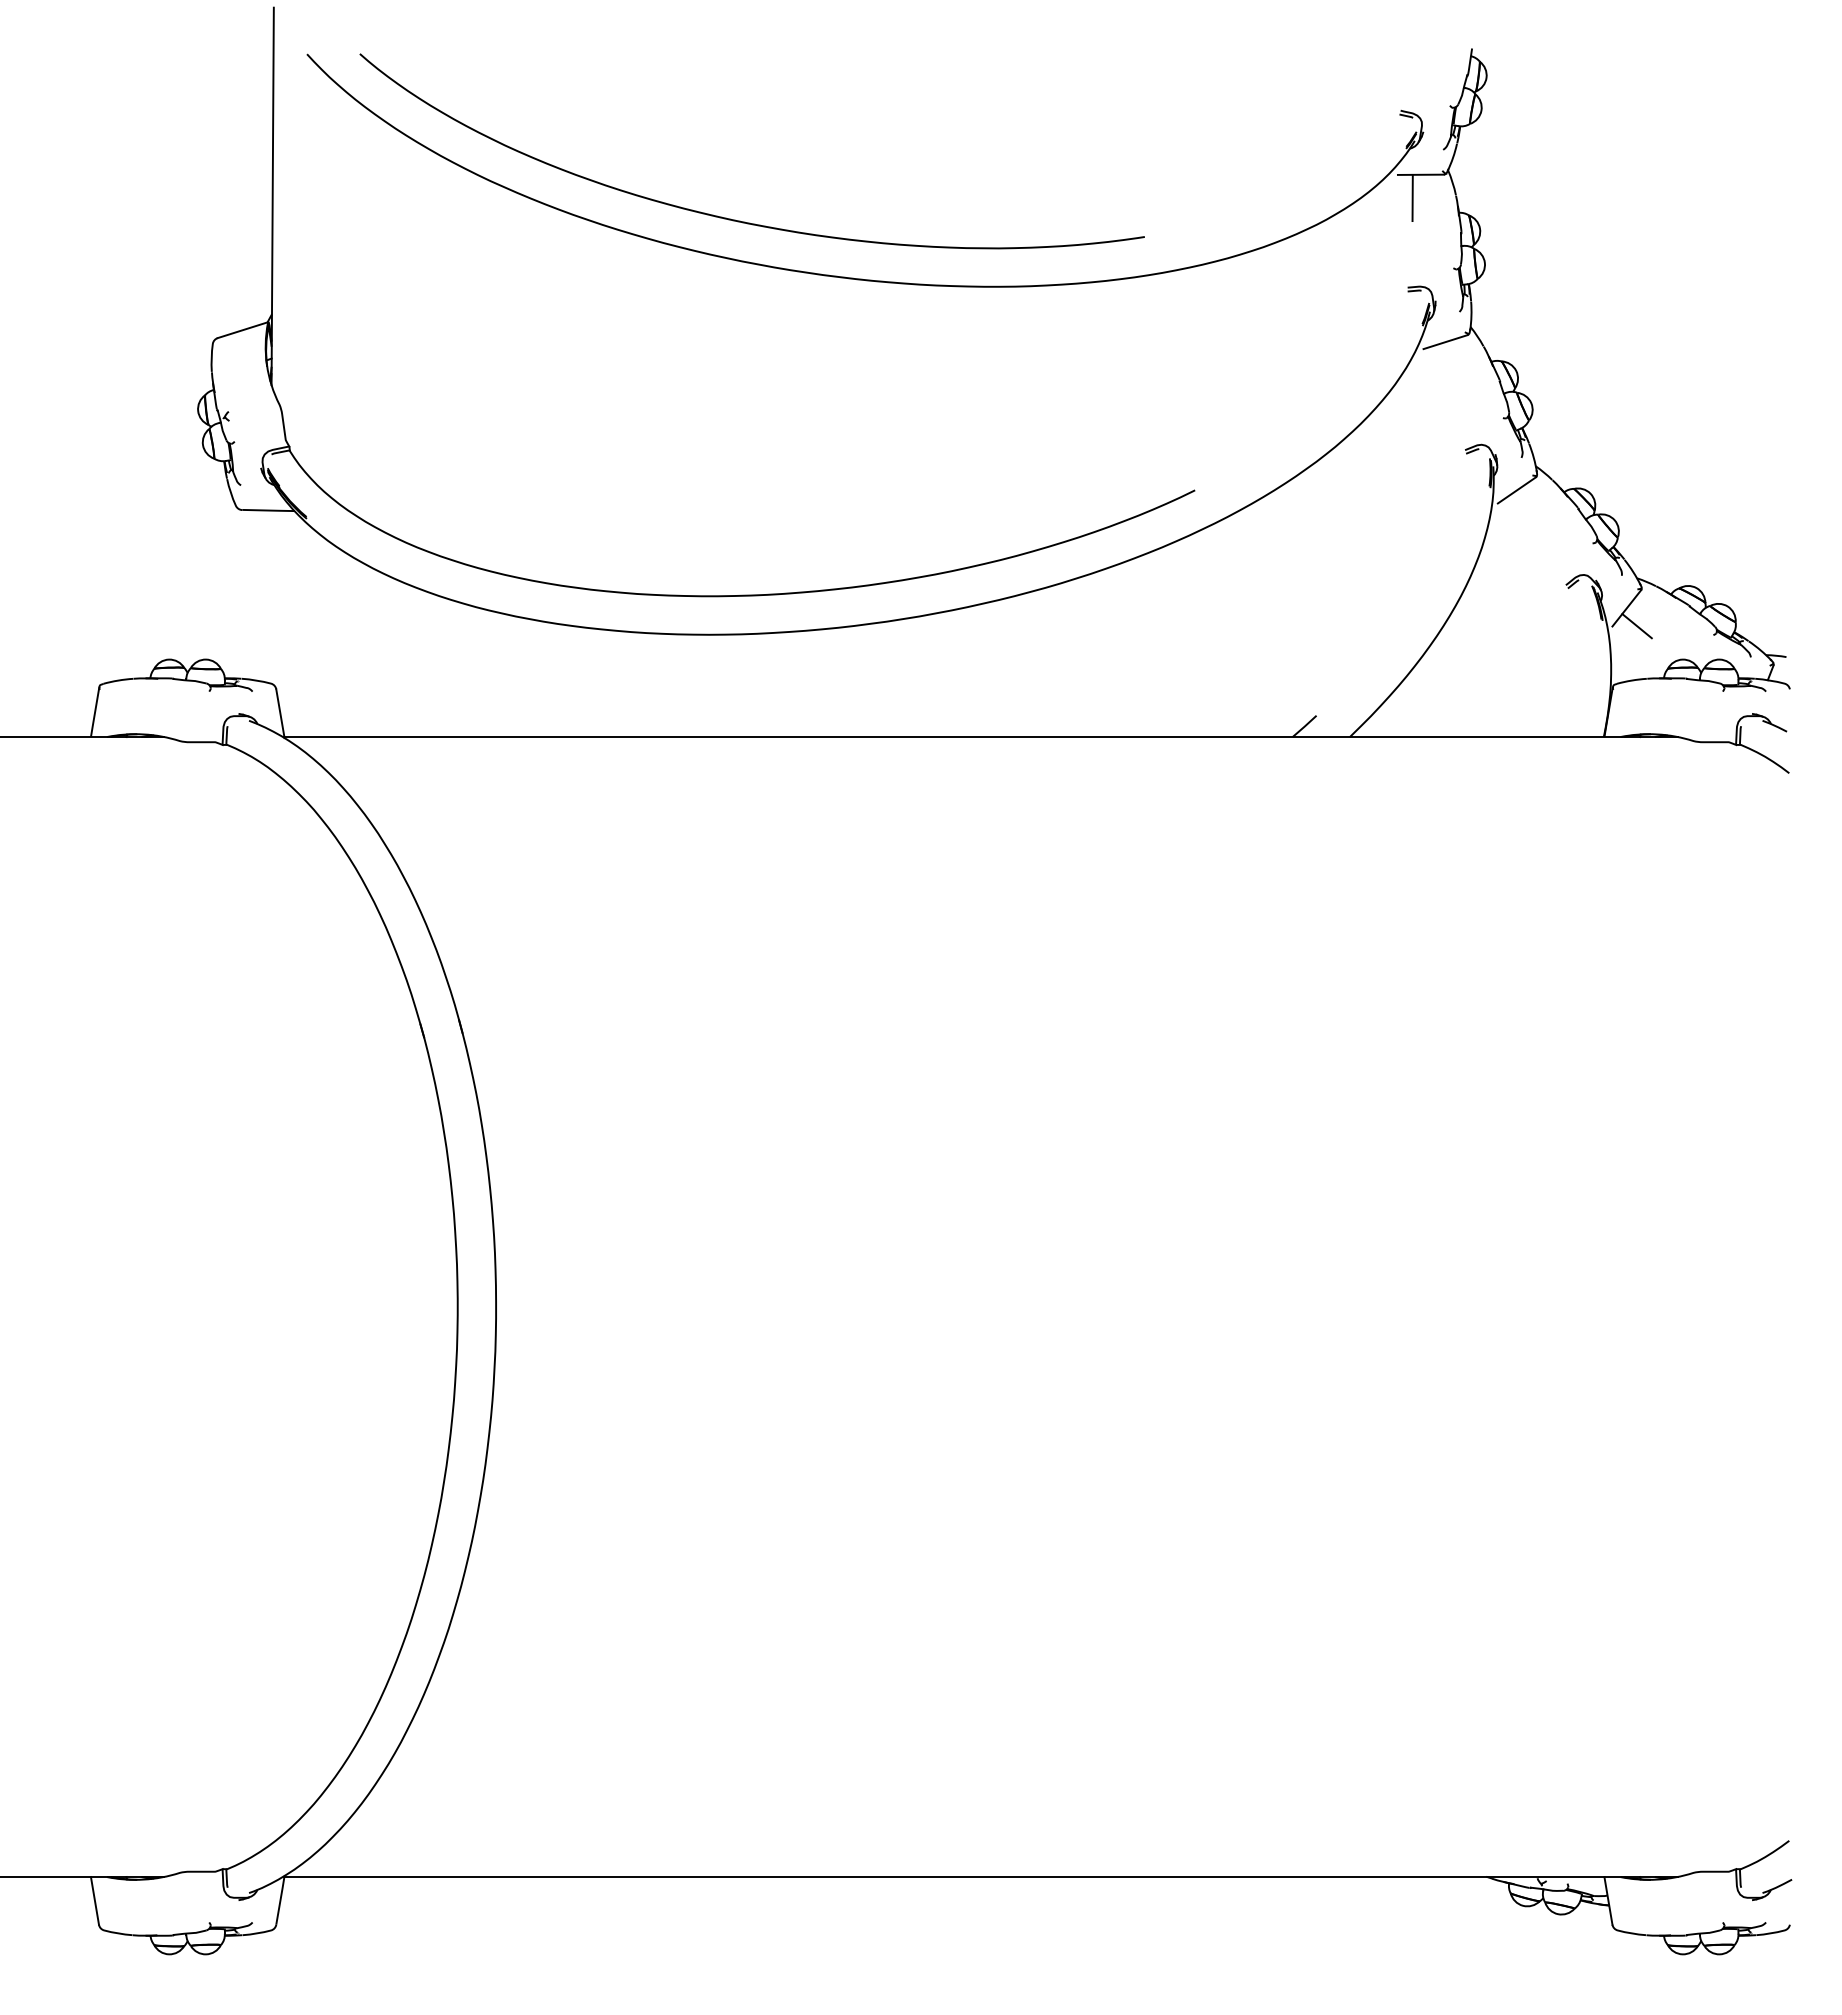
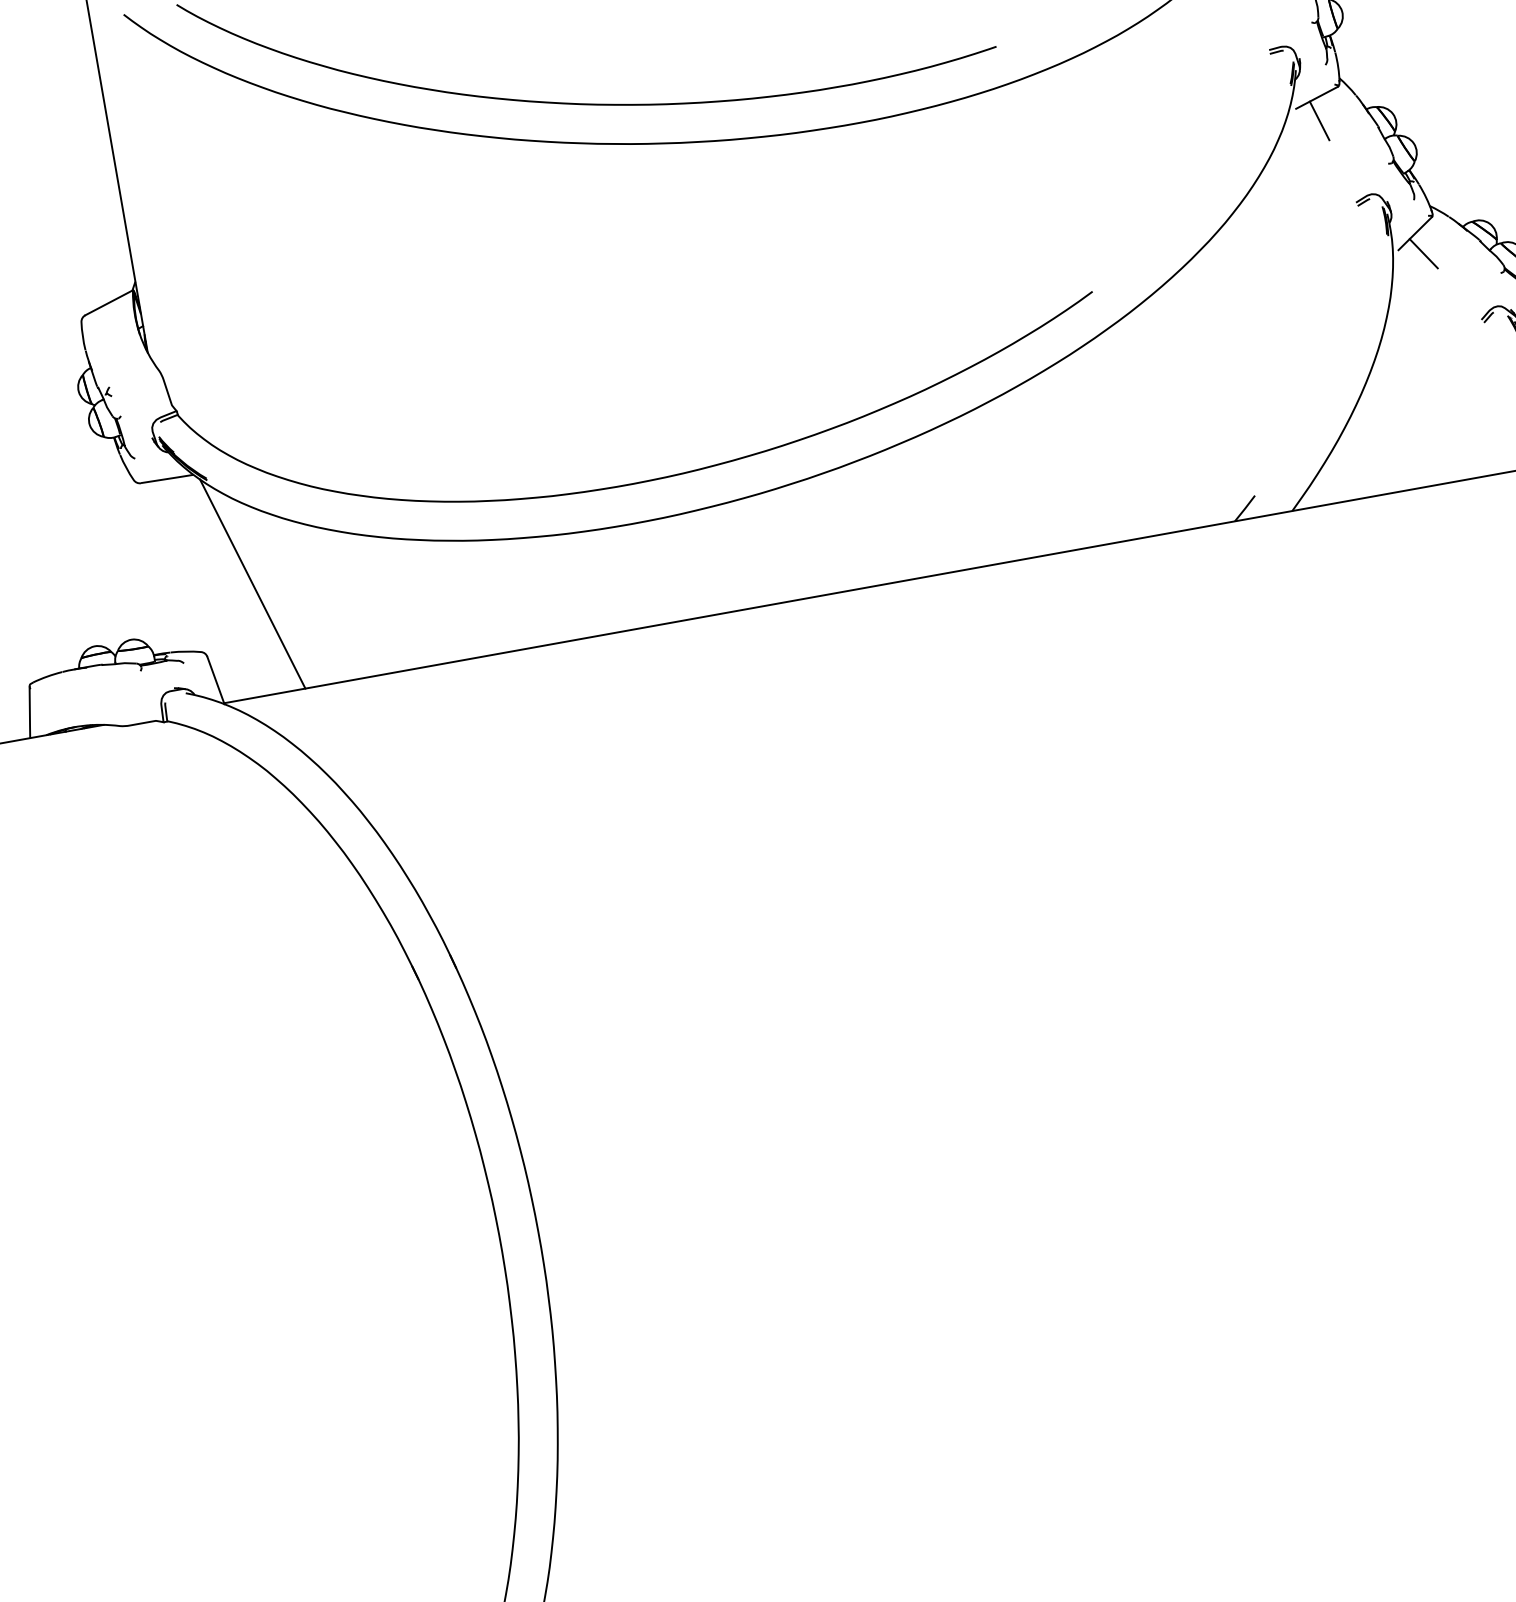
line: (1444, 364) -> (1319, 120), added
line: (1521, 510) -> (1423, 252), added
line: (332, 626) -> (252, 583), added

